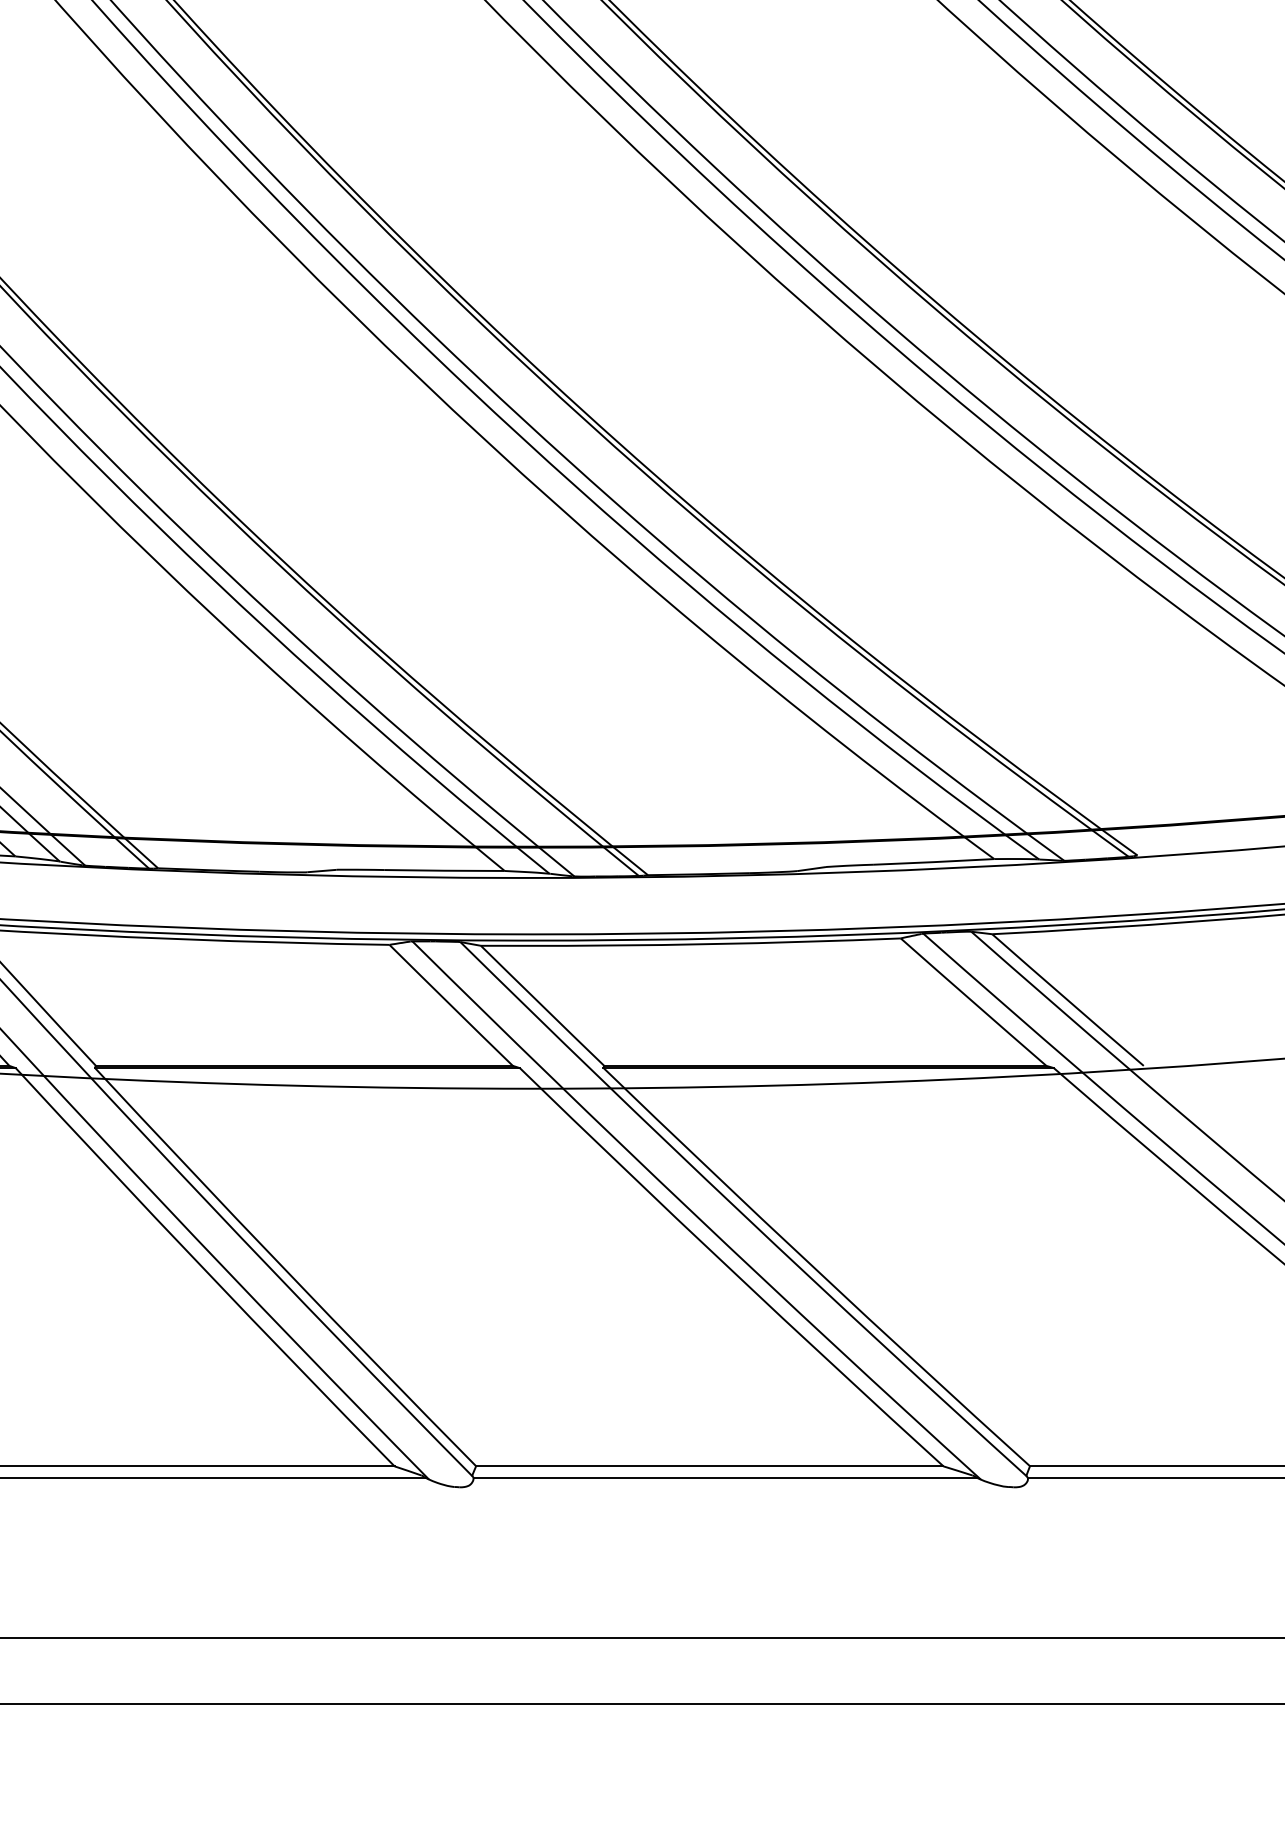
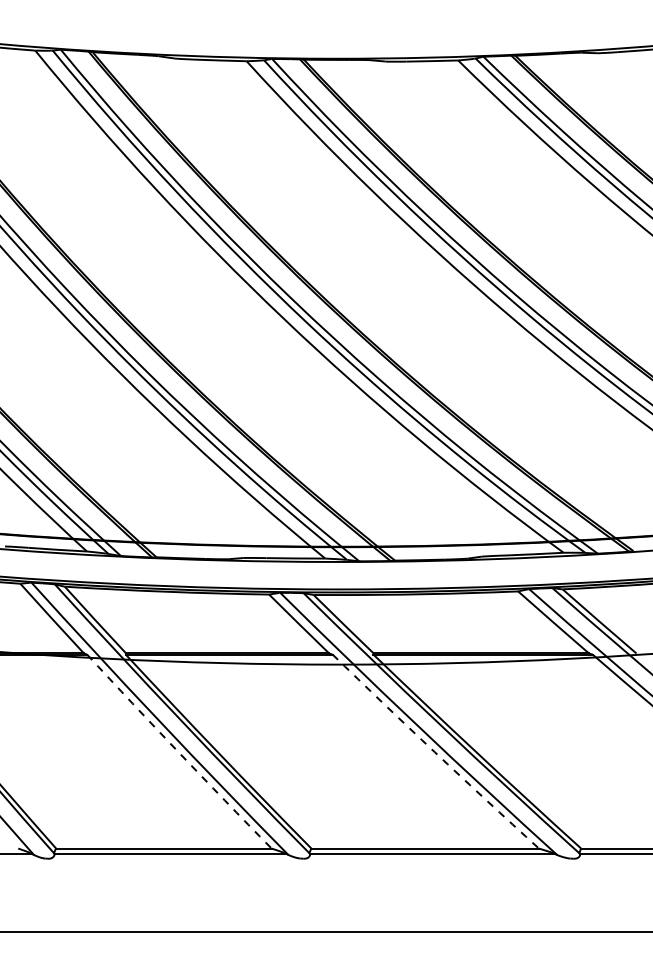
arc: (203, 1269) -> (178, 752), solid -> dashed
arc: (729, 1269) -> (434, 752), solid -> dashed

